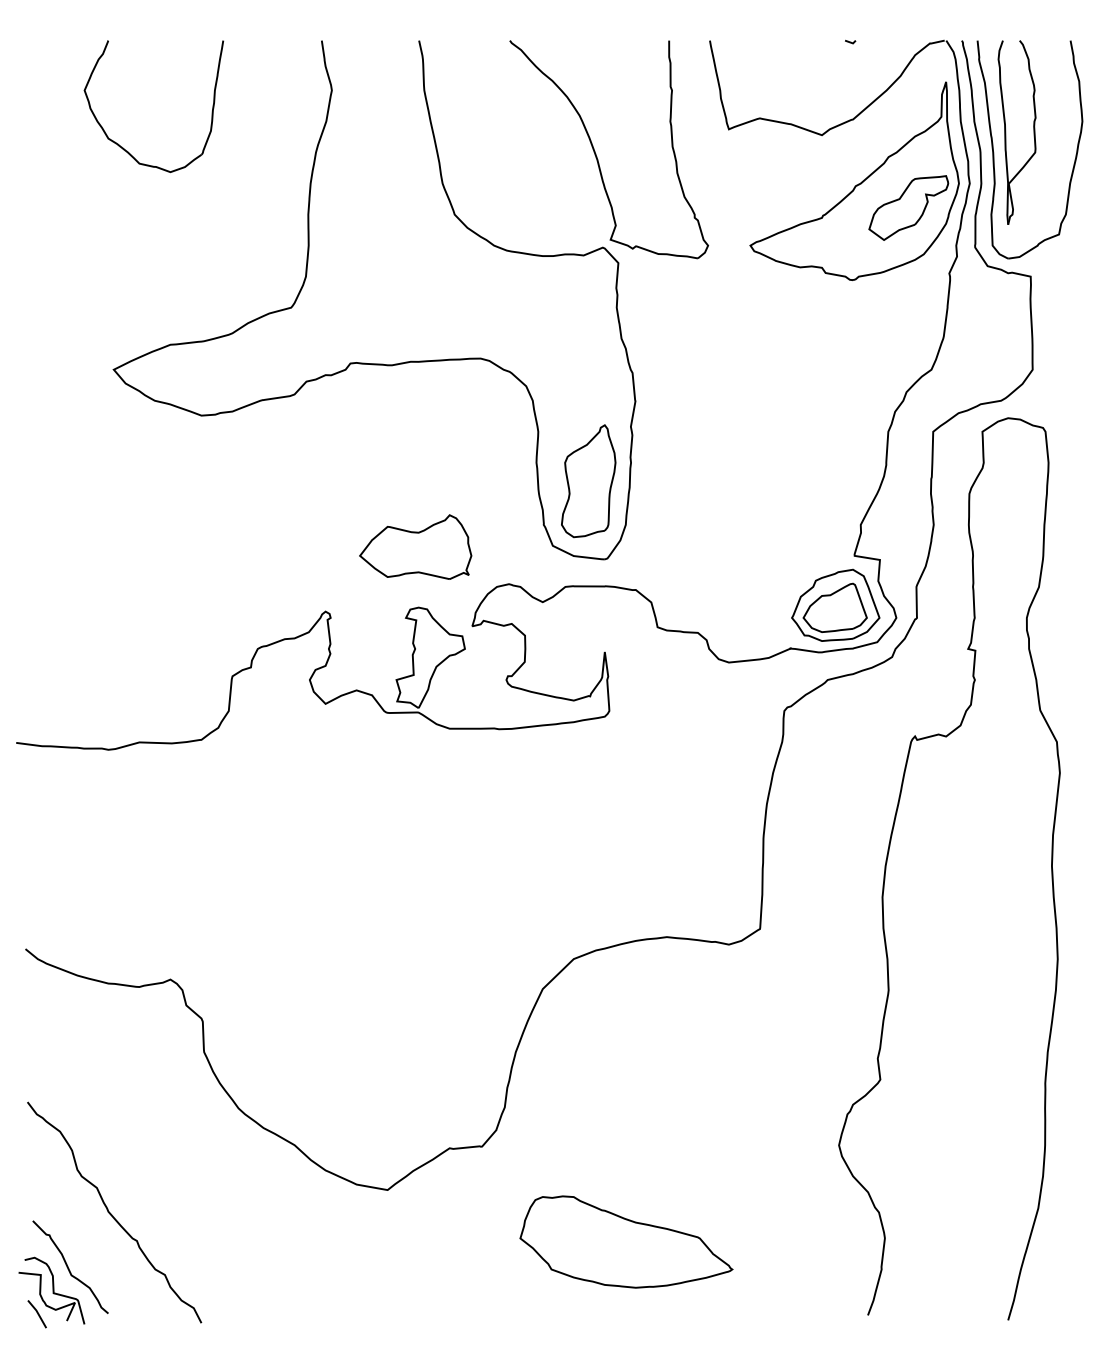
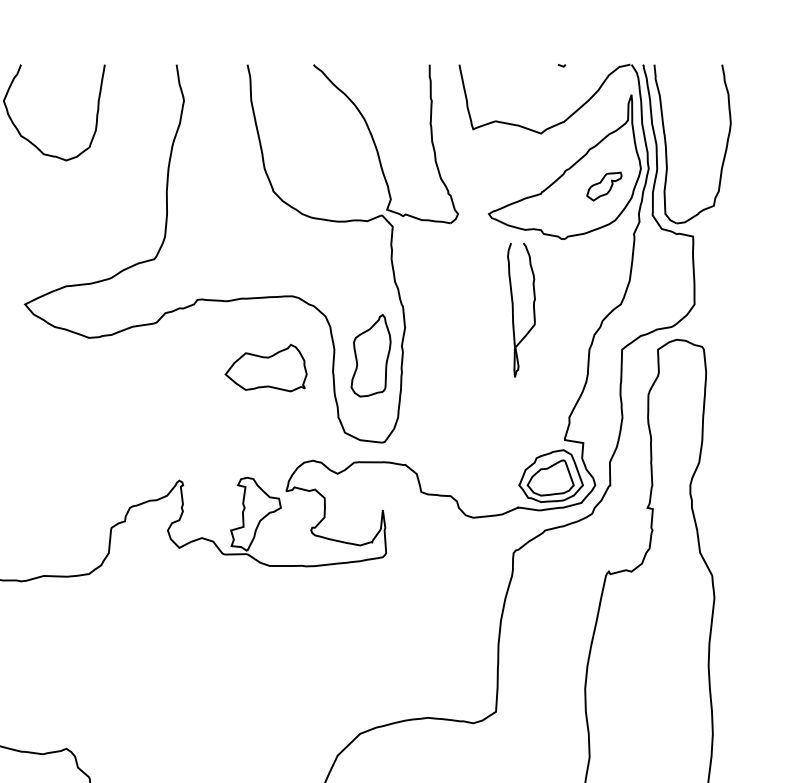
part: (1006, 132) -> (513, 310), moved
part: (908, 207) -> (604, 186), size x0.6
part: (588, 481) -> (370, 356), moved
part: (415, 546) -> (266, 367), moved

